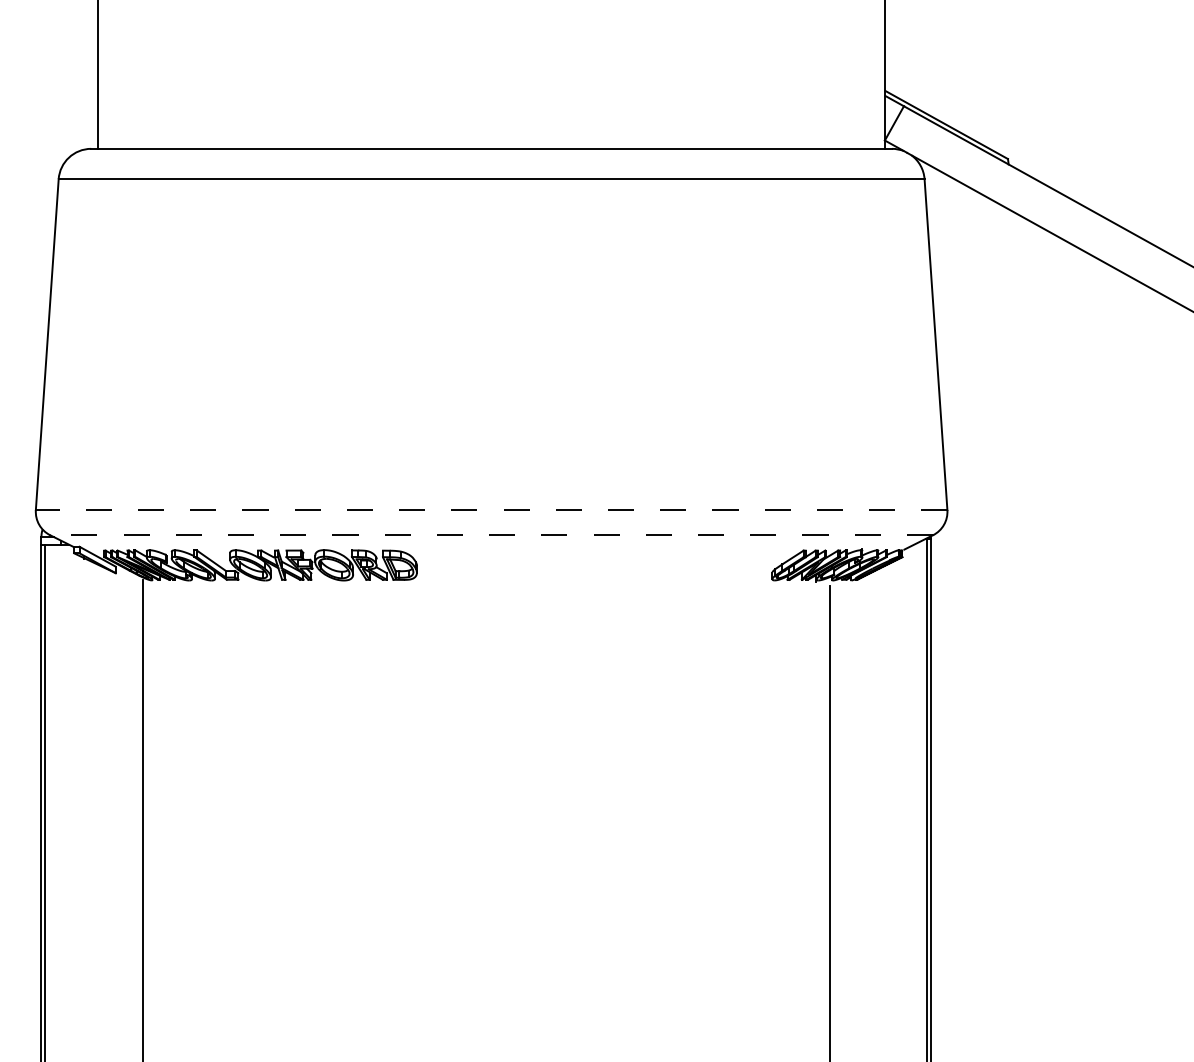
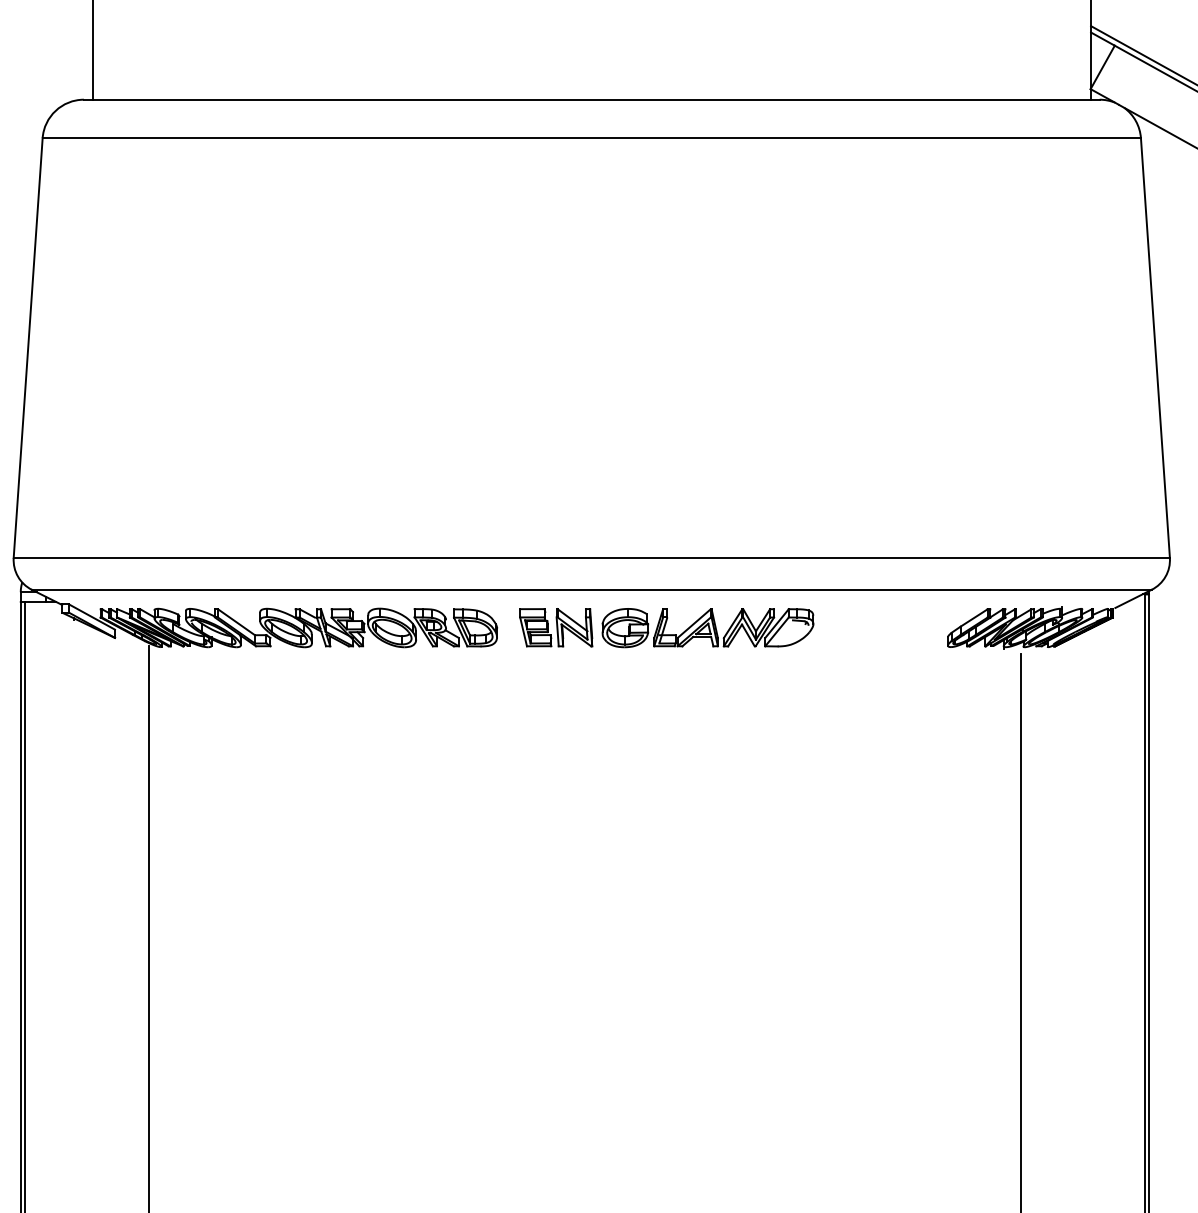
line: (491, 510) -> (591, 558), dashed -> solid
line: (491, 535) -> (591, 590), dashed -> solid
part: (550, 565) -> (666, 628), added

